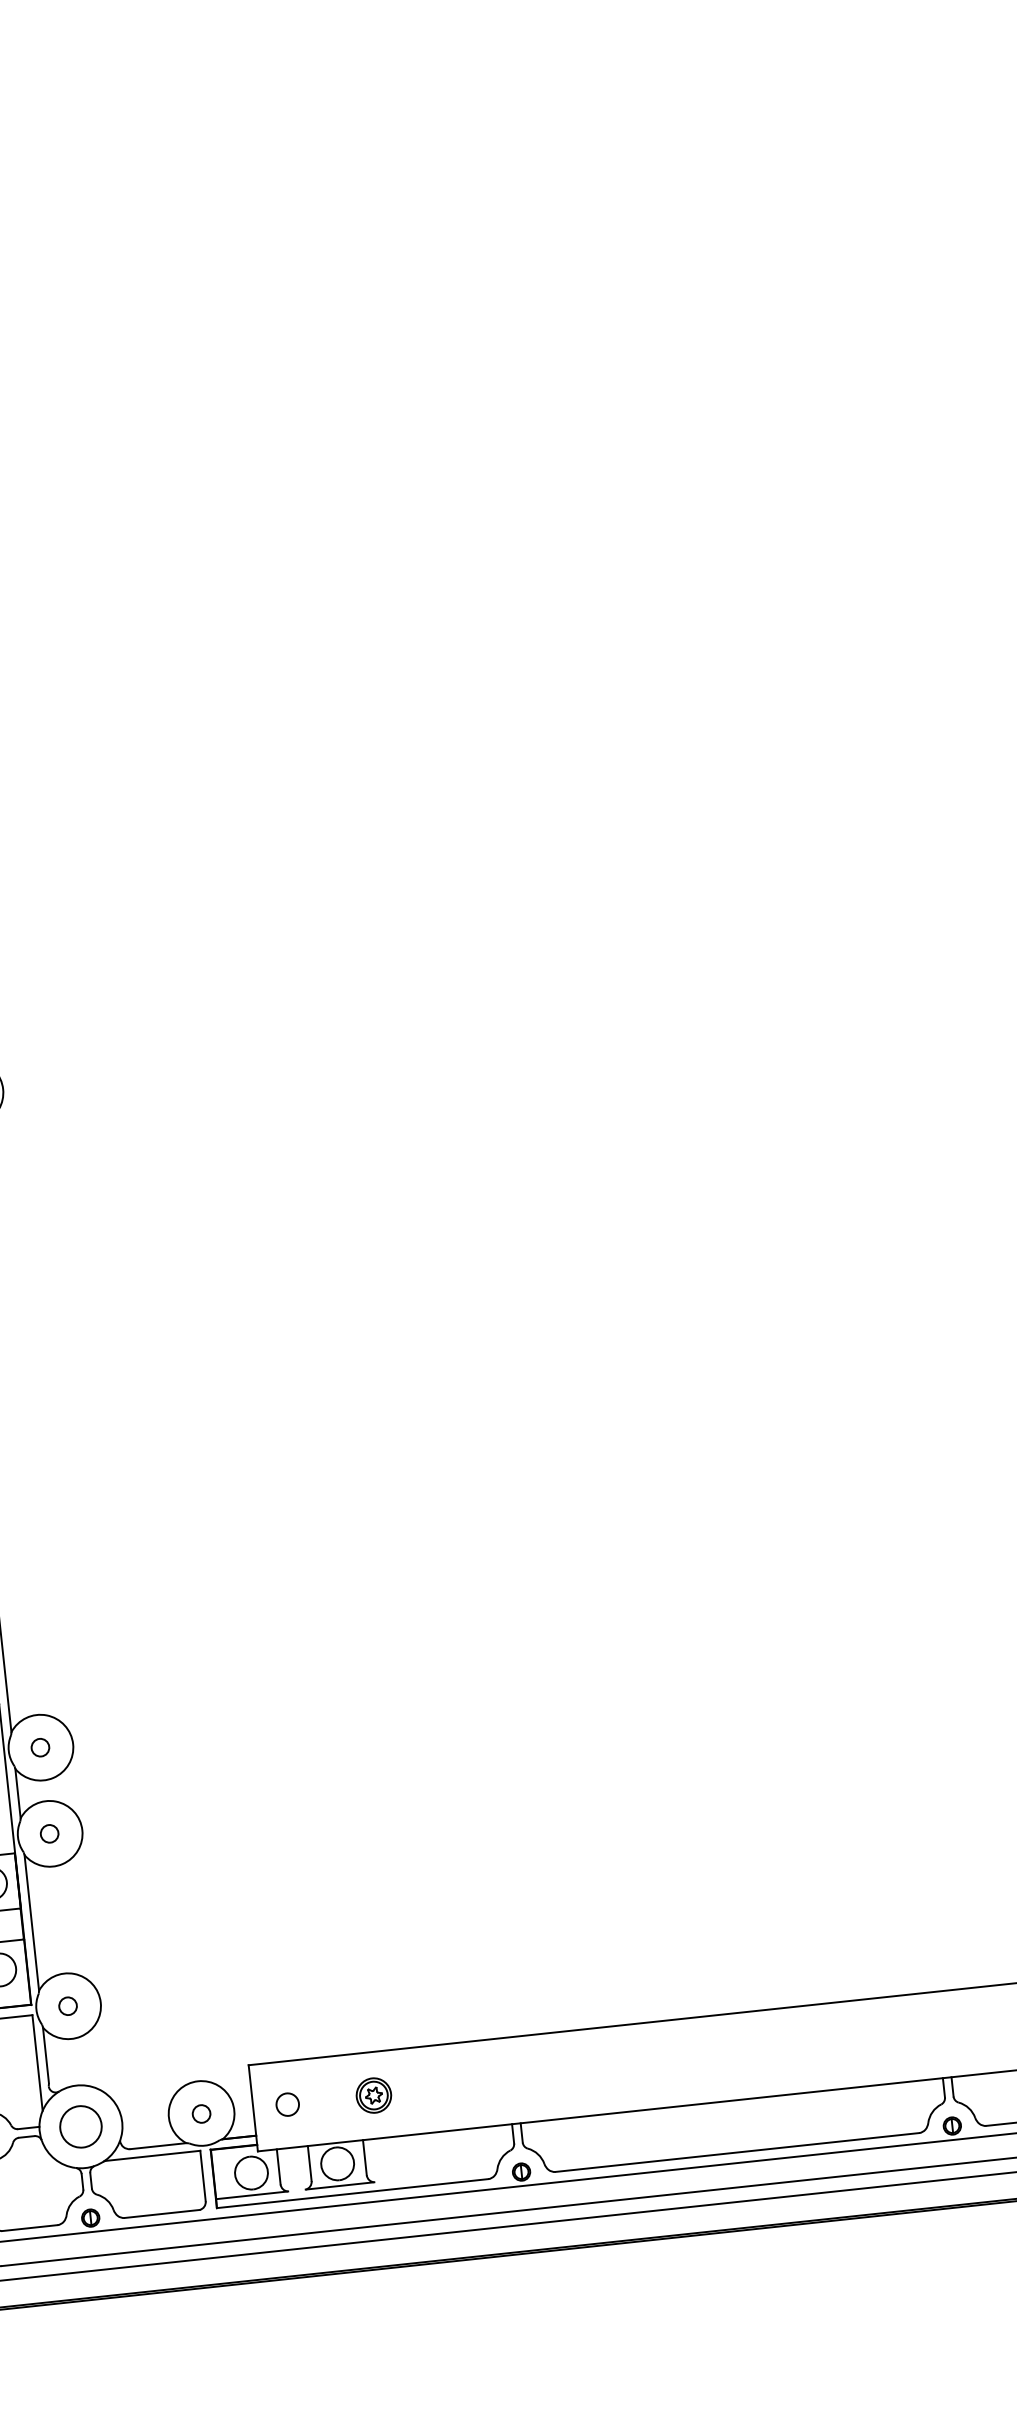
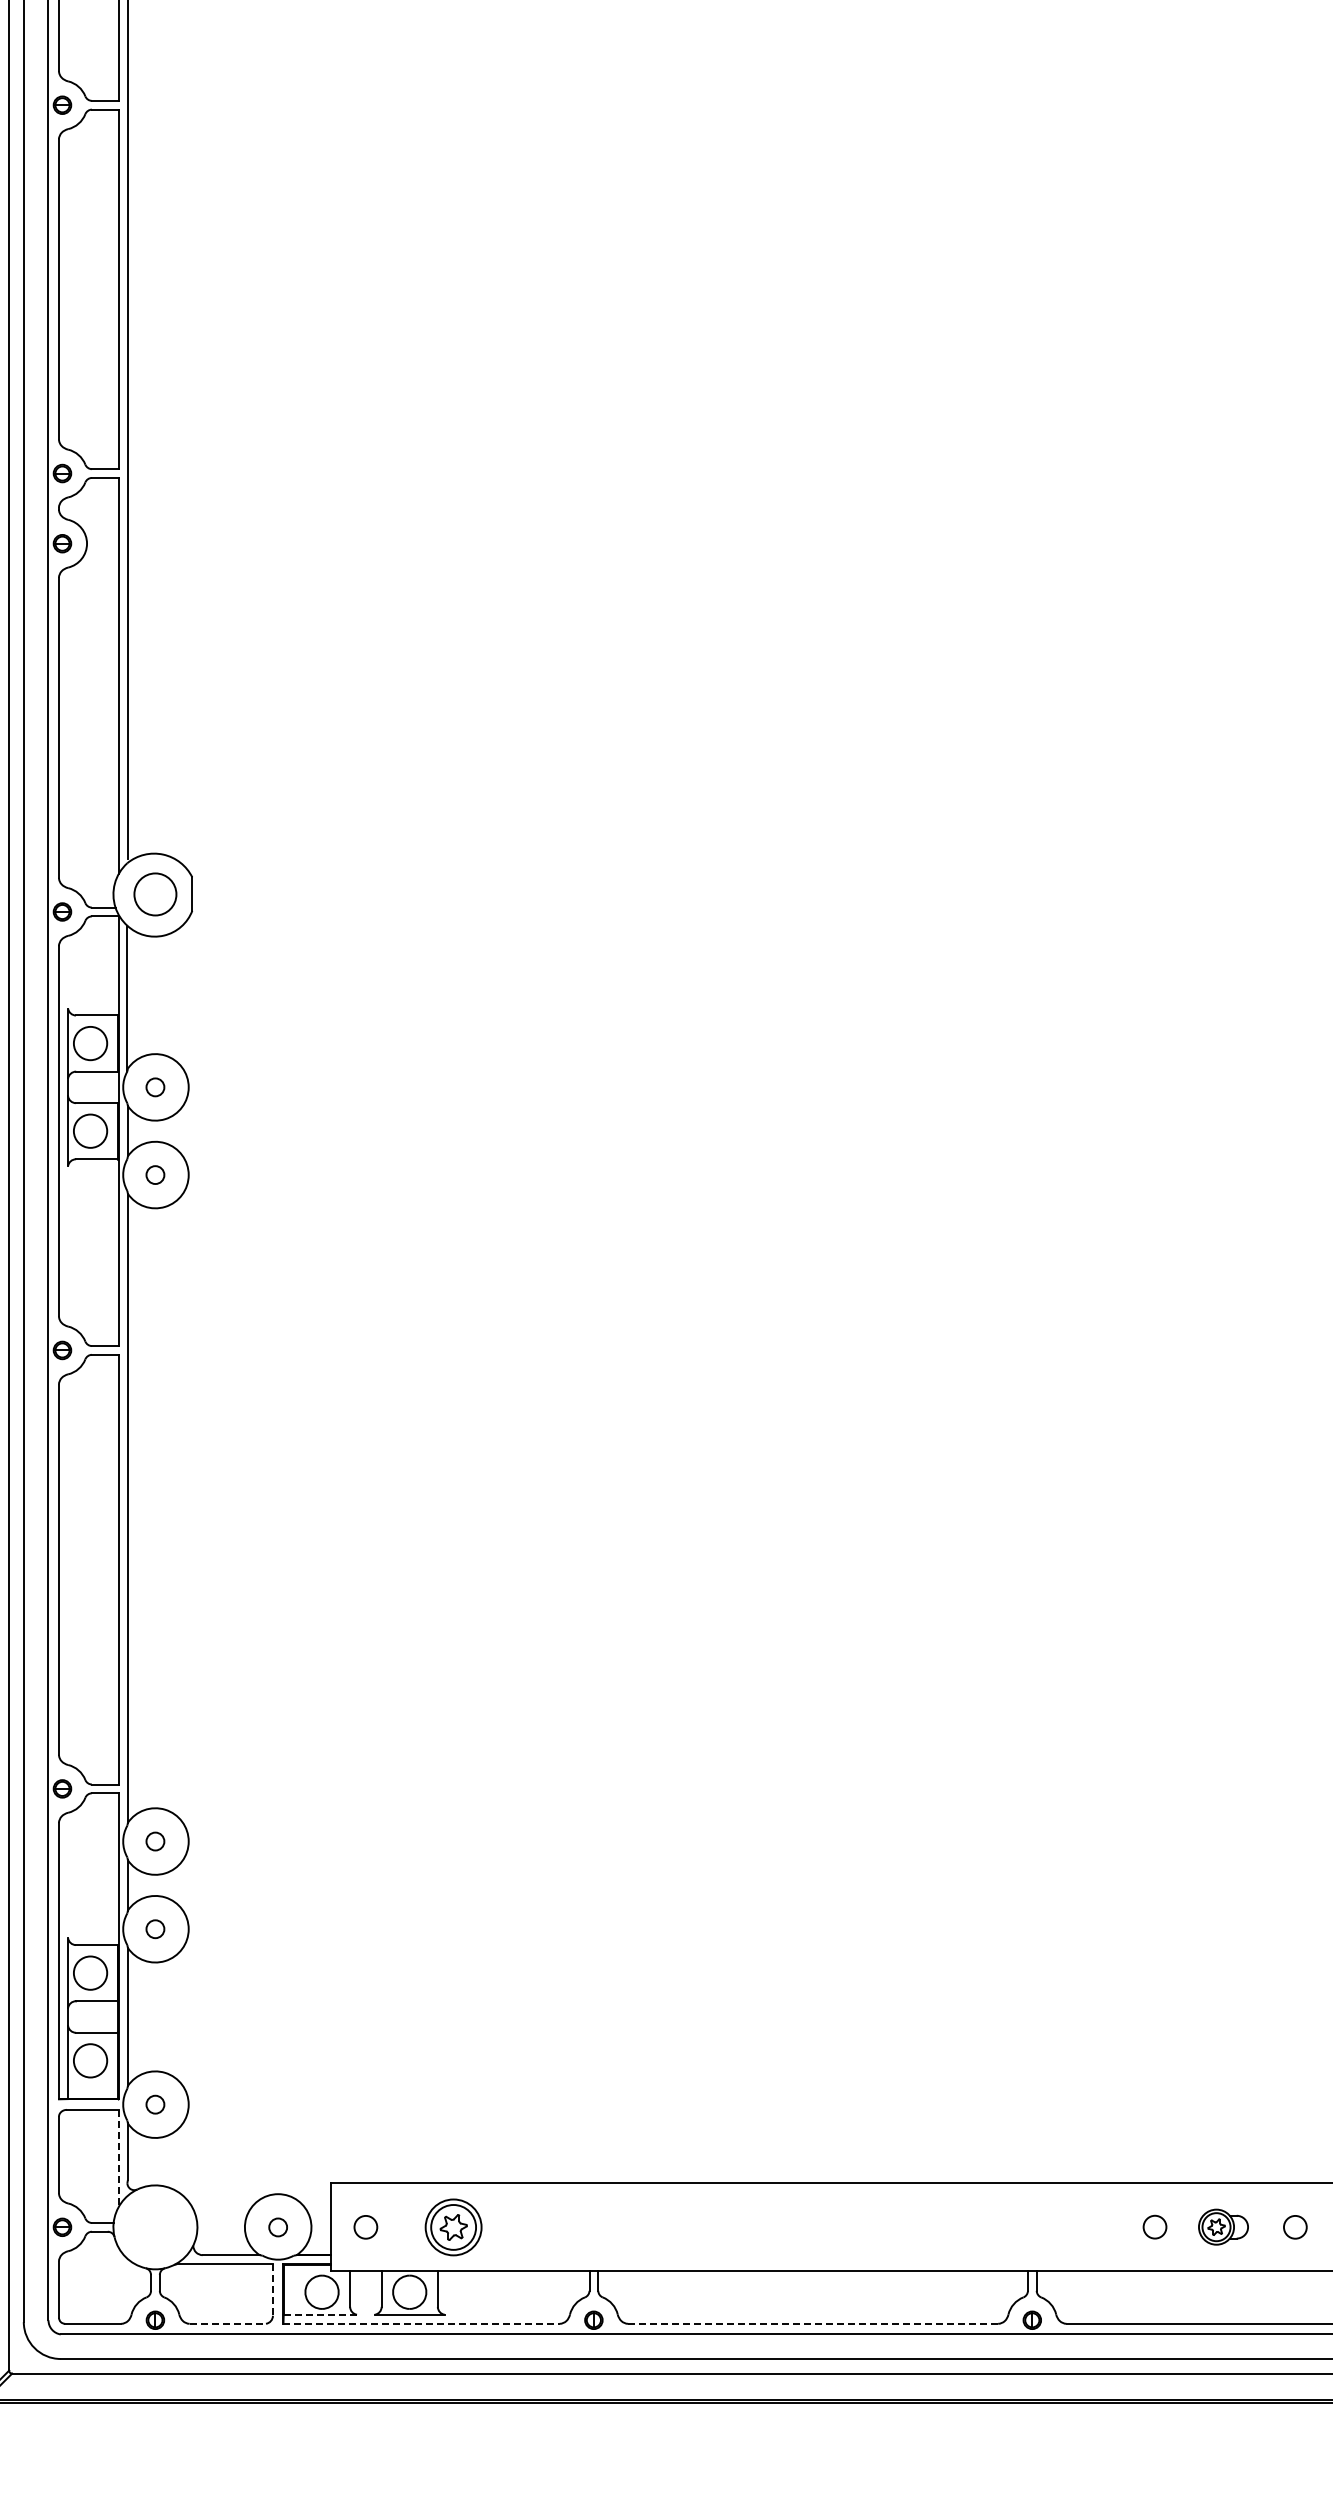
line: (37, 2063) -> (118, 2158), solid -> dashed
part: (373, 2095) -> (453, 2227), size x1.6
circle: (81, 2126) -> (155, 2227), removed
line: (737, 2152) -> (813, 2323), solid -> dashed
line: (202, 2176) -> (272, 2290), solid -> dashed
line: (353, 2193) -> (422, 2323), solid -> dashed
line: (252, 2195) -> (320, 2314), solid -> dashed
line: (162, 2213) -> (228, 2323), solid -> dashed

